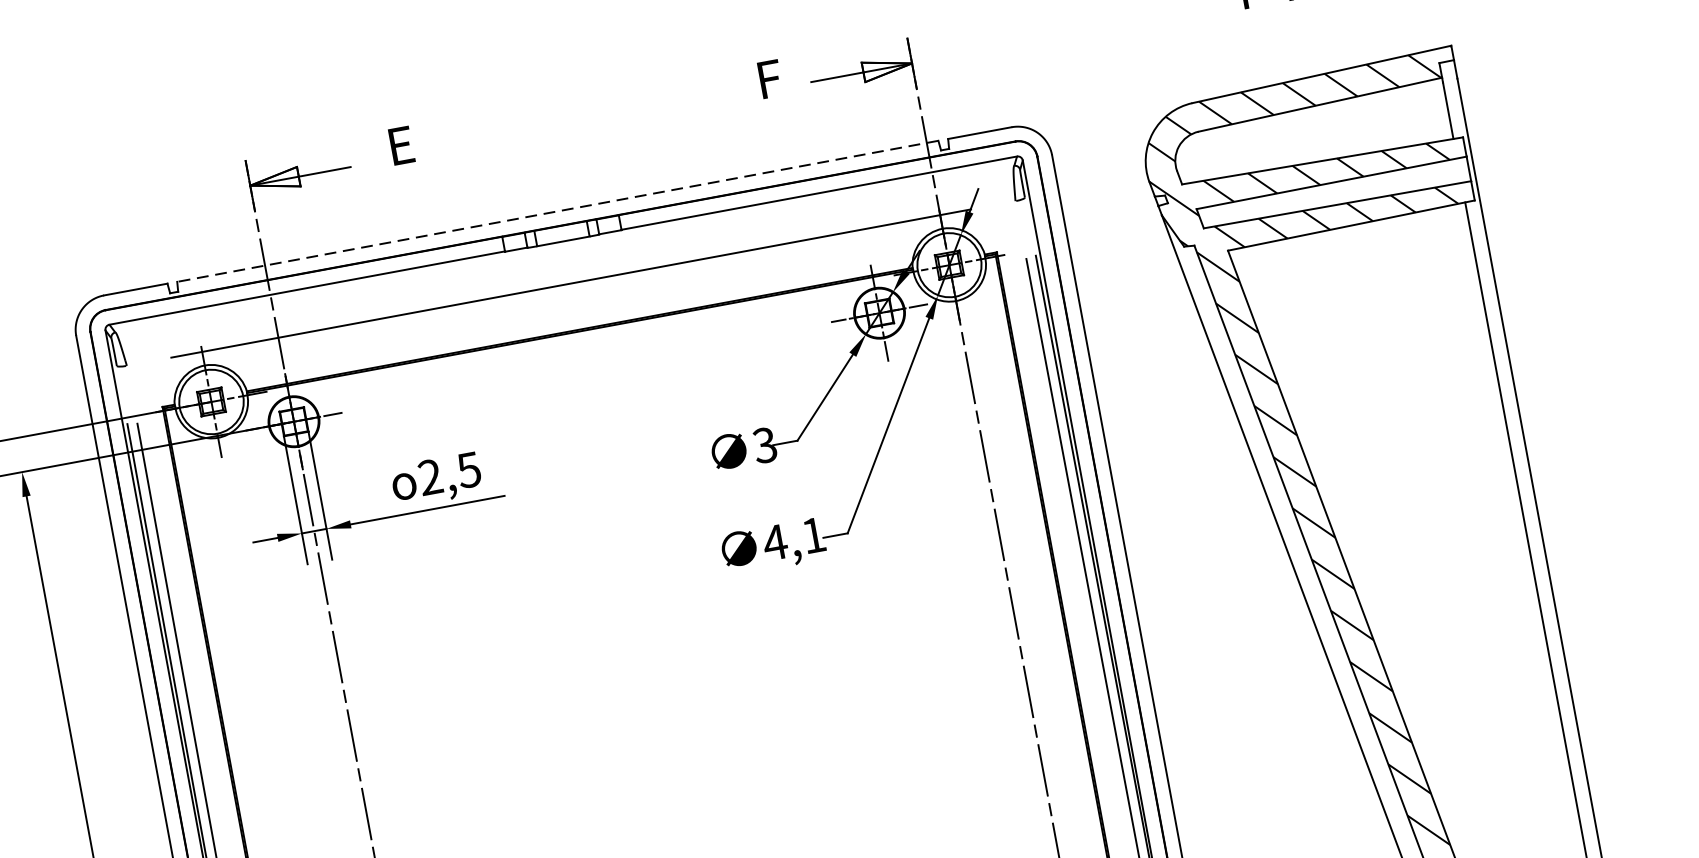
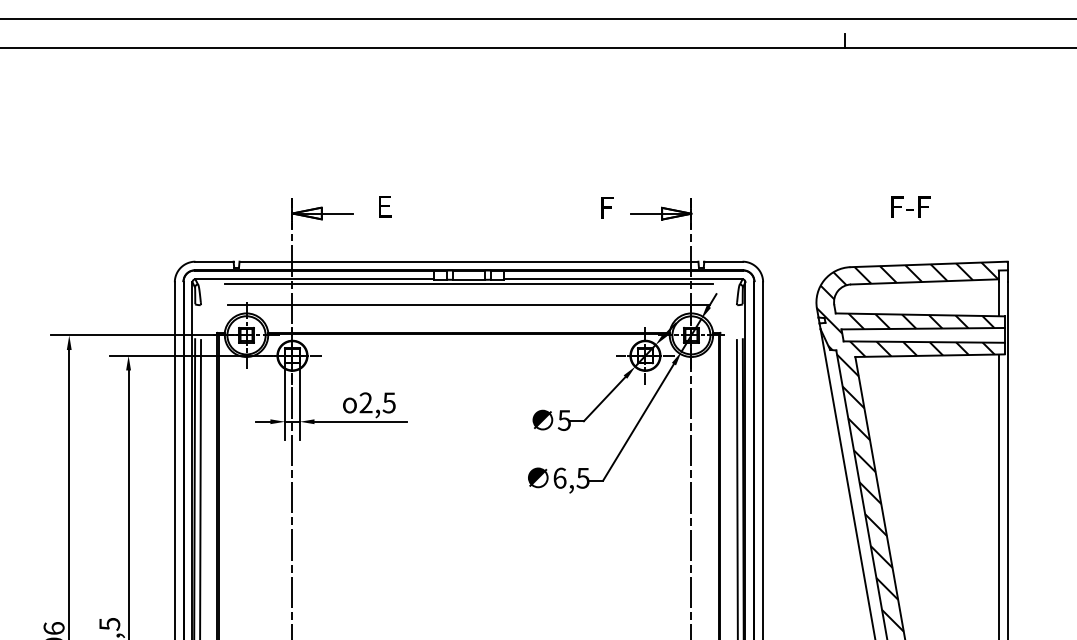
line: (556, 211) -> (468, 261), dashed -> solid
line: (564, 249) -> (468, 284), added
text: (765, 445) -> (564, 420), 3 -> 5
text: (792, 538) -> (570, 477), 4,1 -> 6,5

